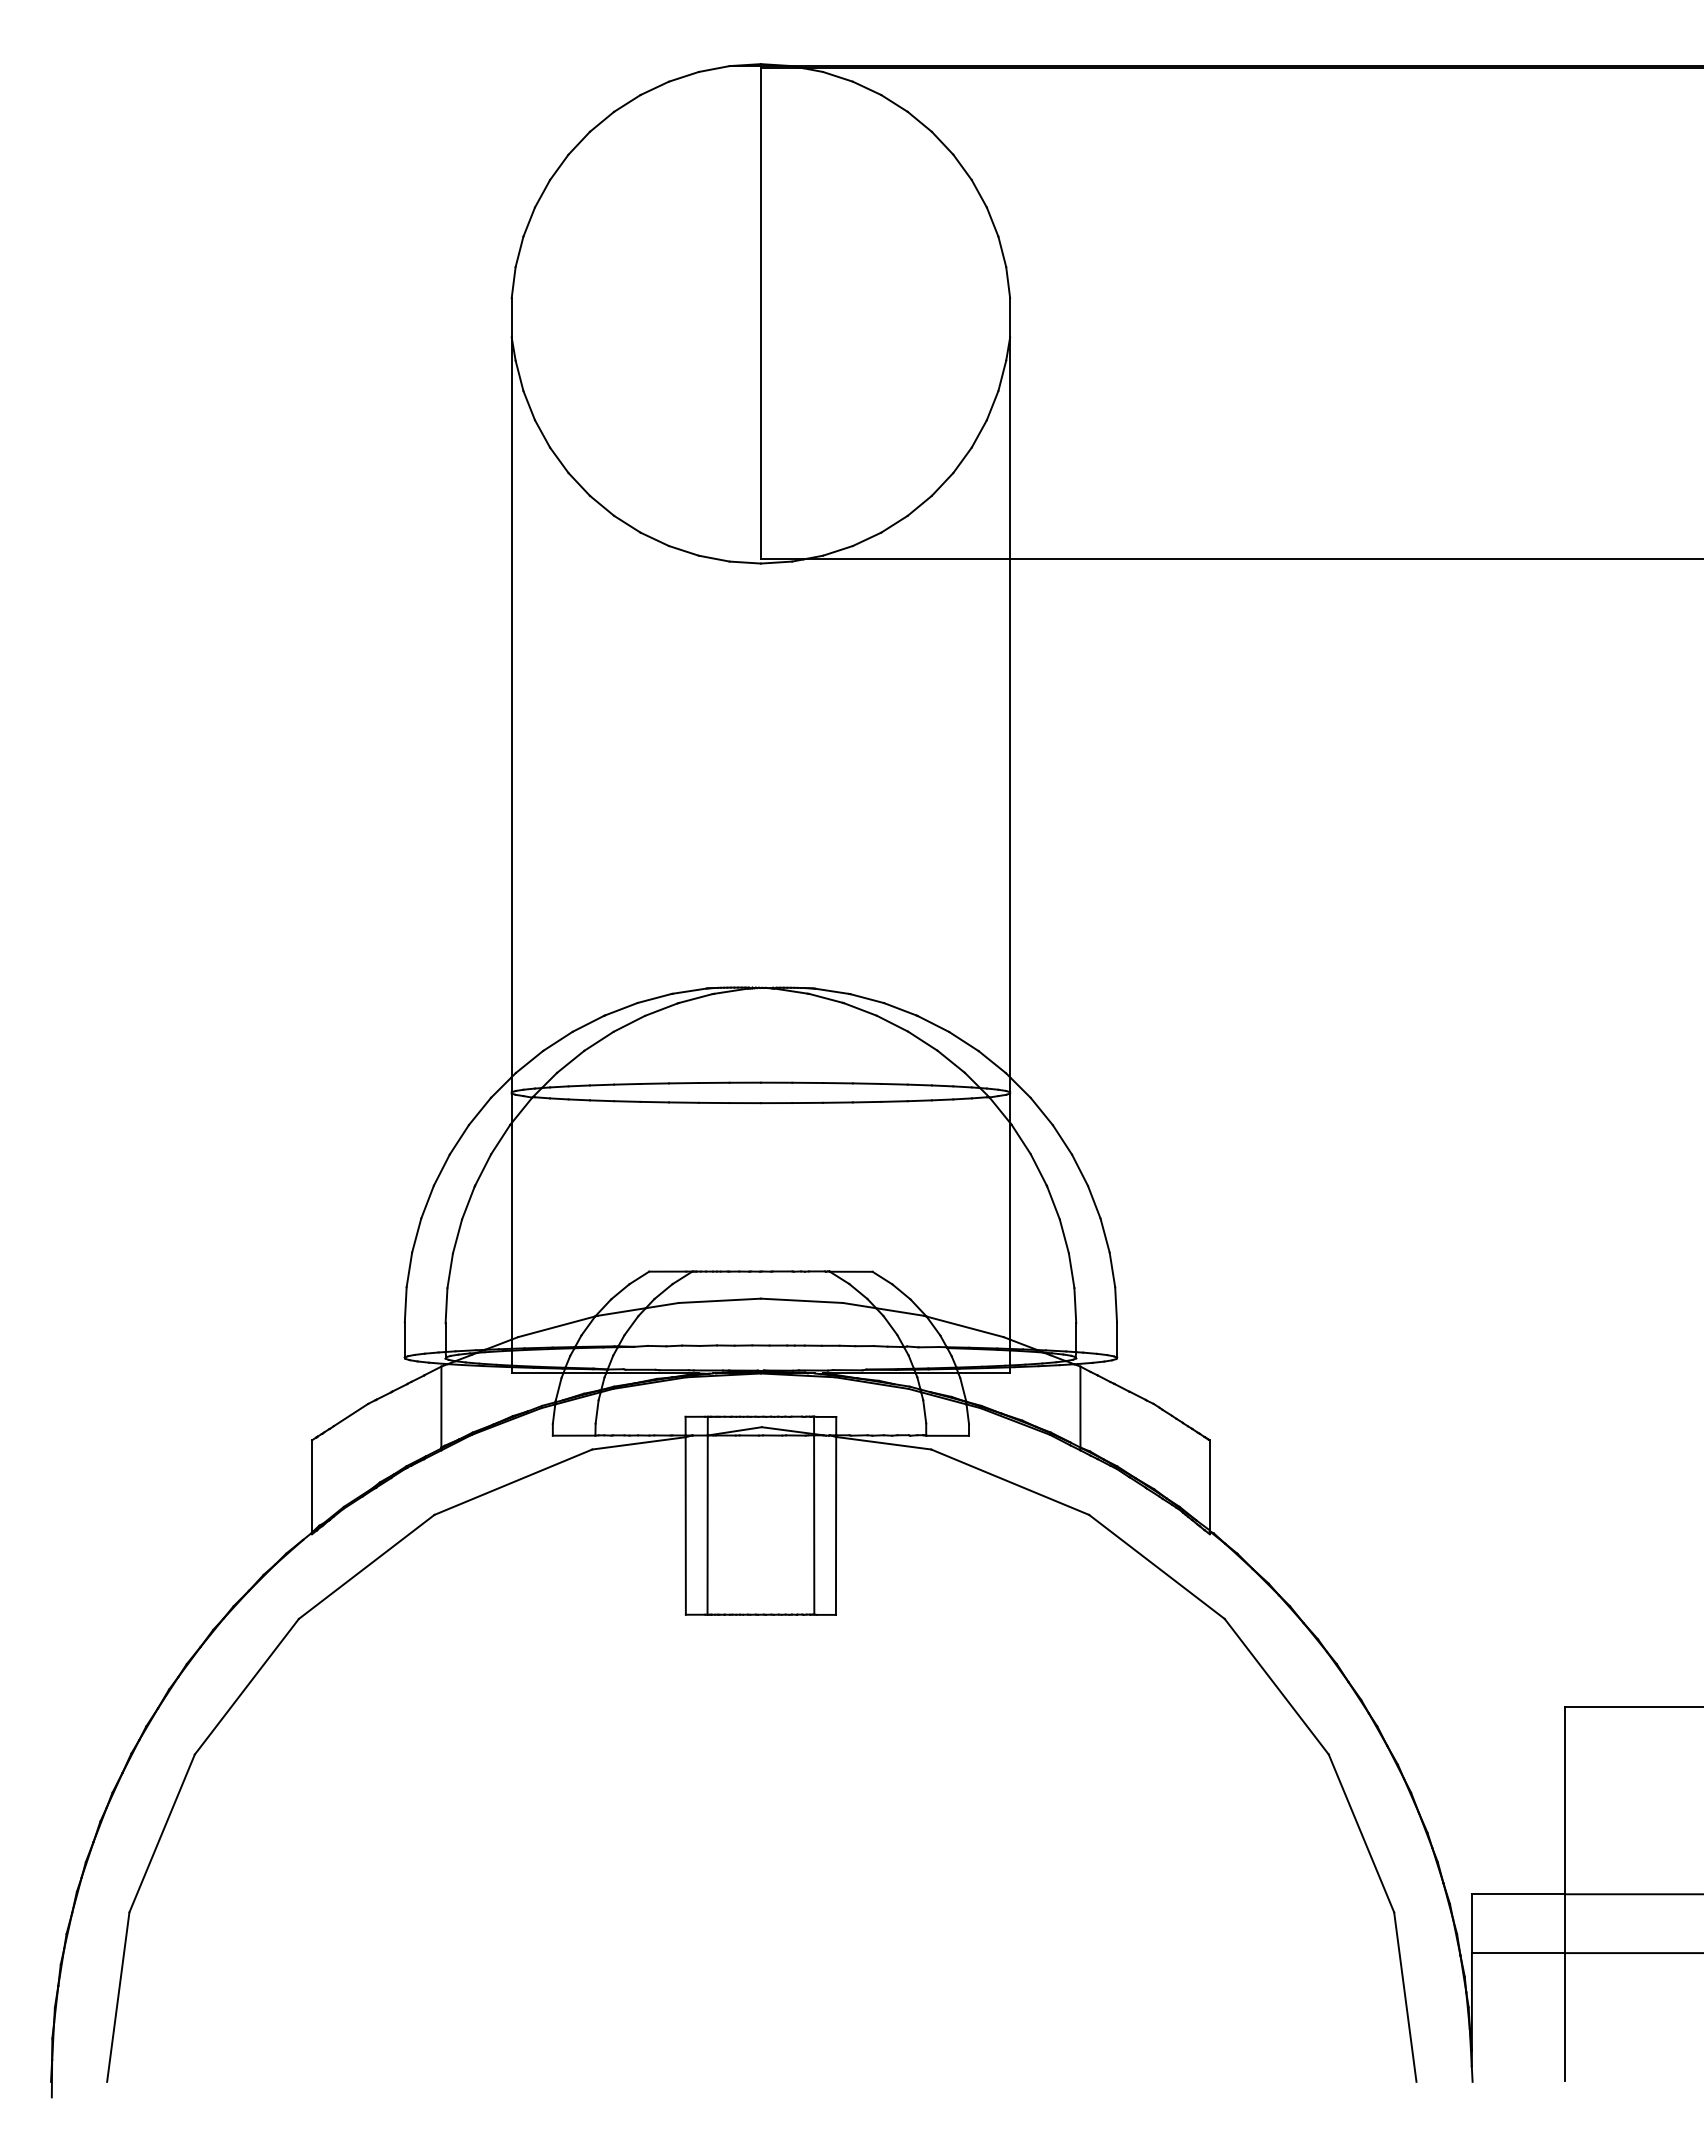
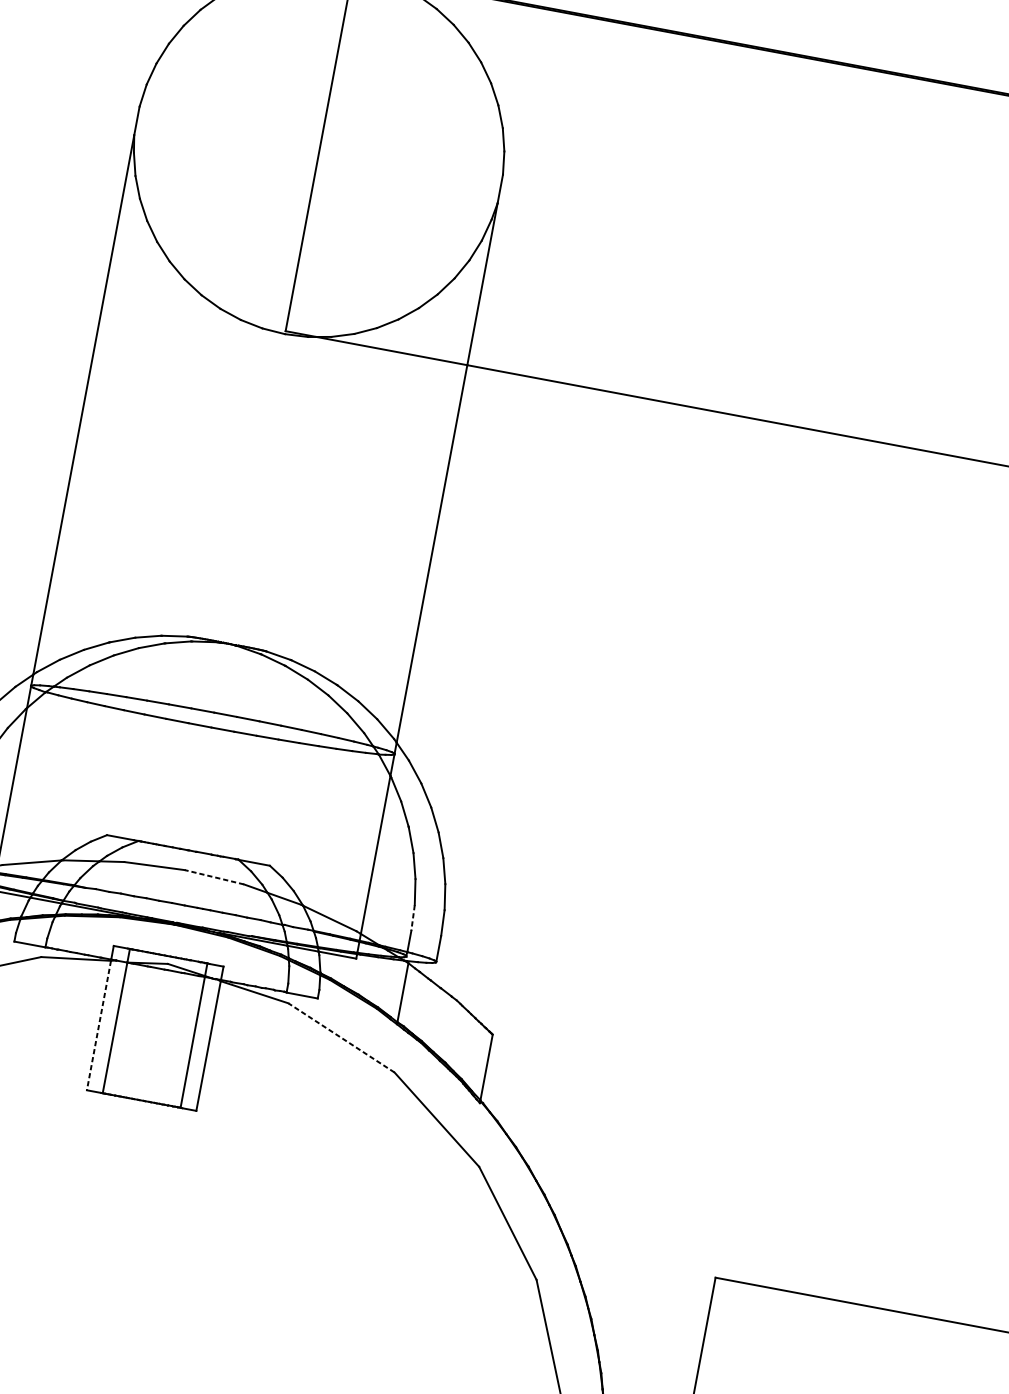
line: (801, 1300) -> (214, 876), solid -> dashed
line: (1075, 1305) -> (413, 917), solid -> dashed
line: (1009, 1482) -> (340, 1038), solid -> dashed
line: (685, 1525) -> (98, 1025), solid -> dashed

